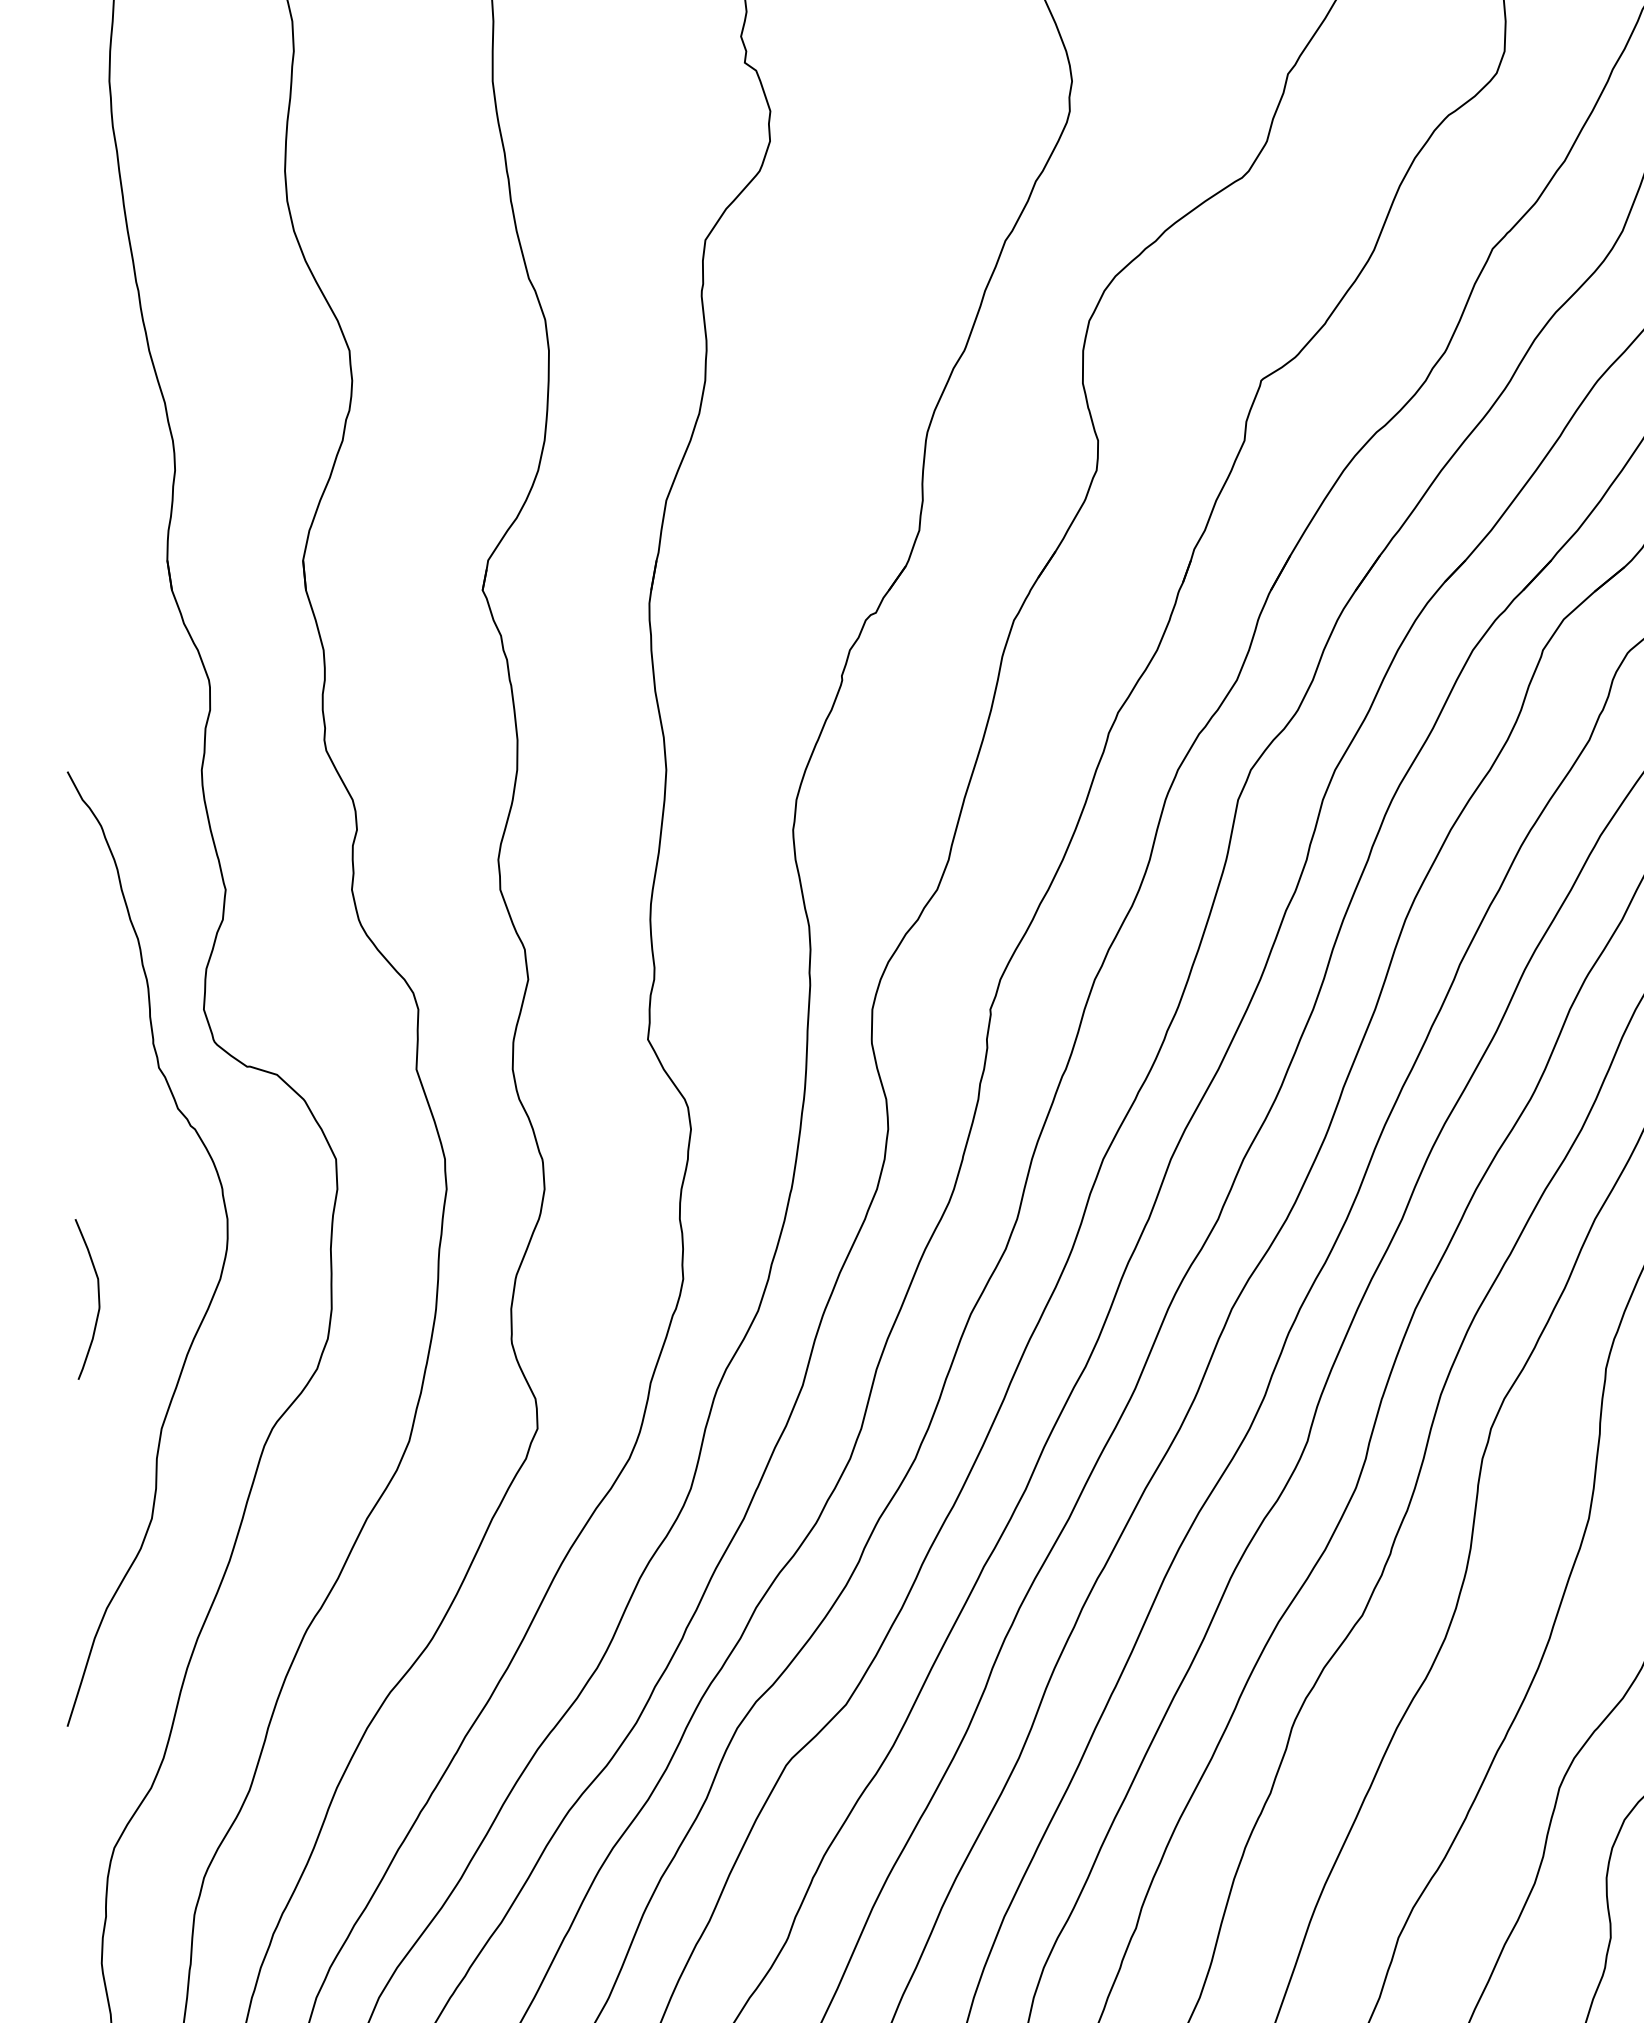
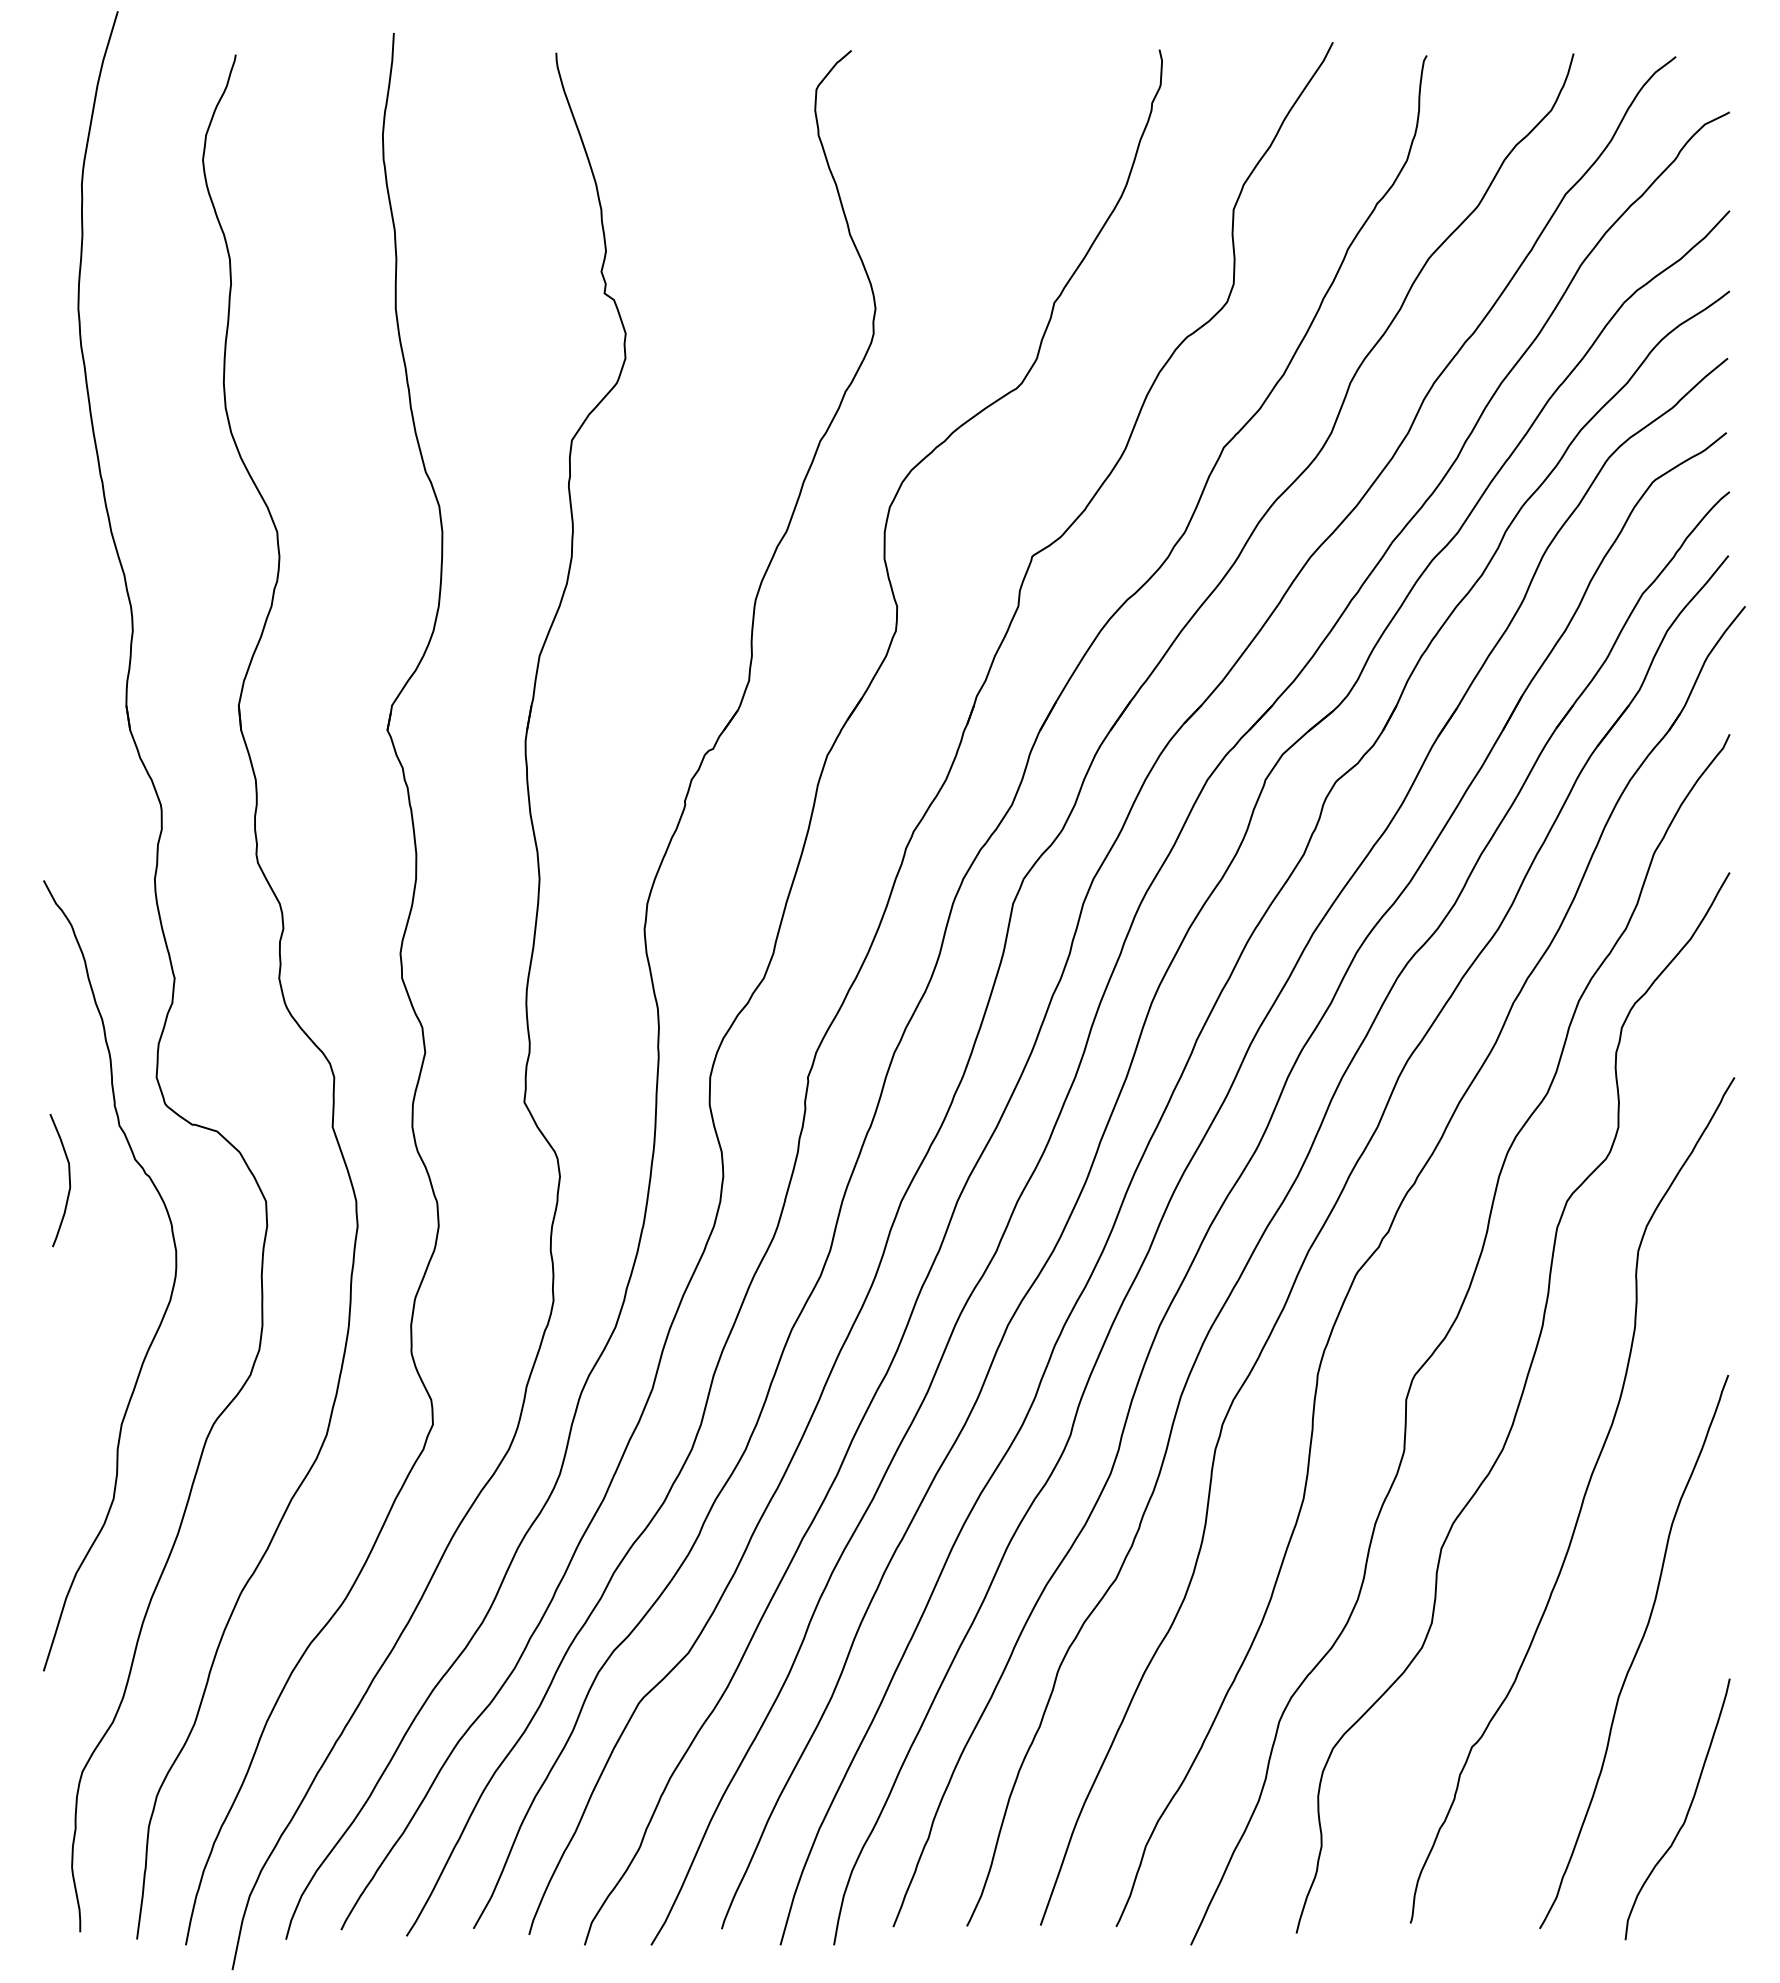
curve: (97, 1297) -> (68, 1178), moved

